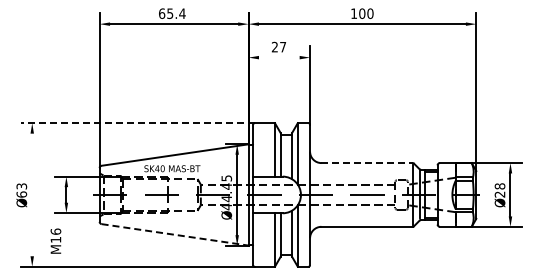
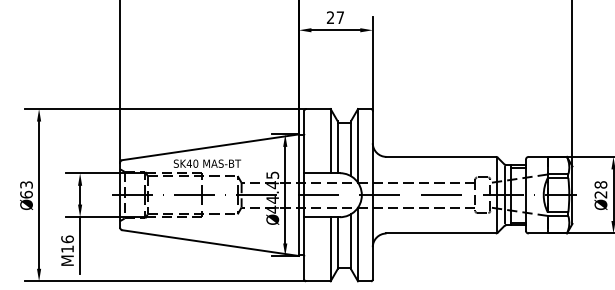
line: (278, 57) -> (334, 30), added
line: (137, 123) -> (165, 109), dashed -> solid
line: (366, 163) -> (440, 157), dashed -> solid
line: (32, 194) -> (39, 194), added
line: (175, 234) -> (211, 242), dashed -> solid
line: (66, 236) -> (80, 245), added

